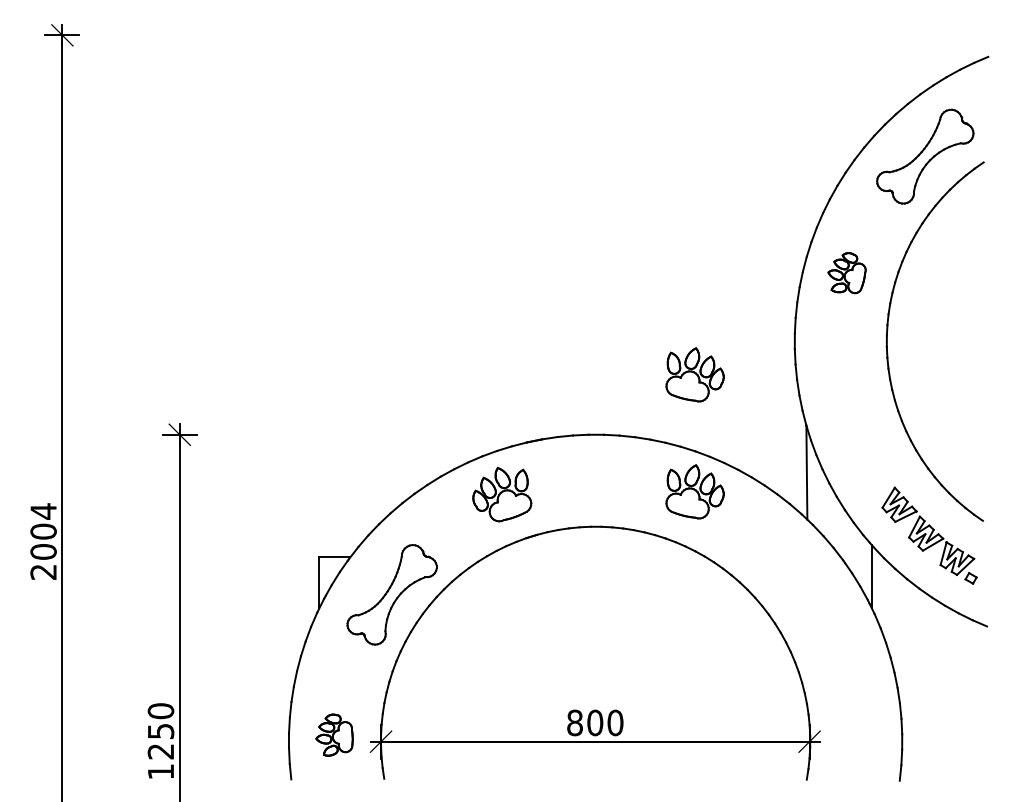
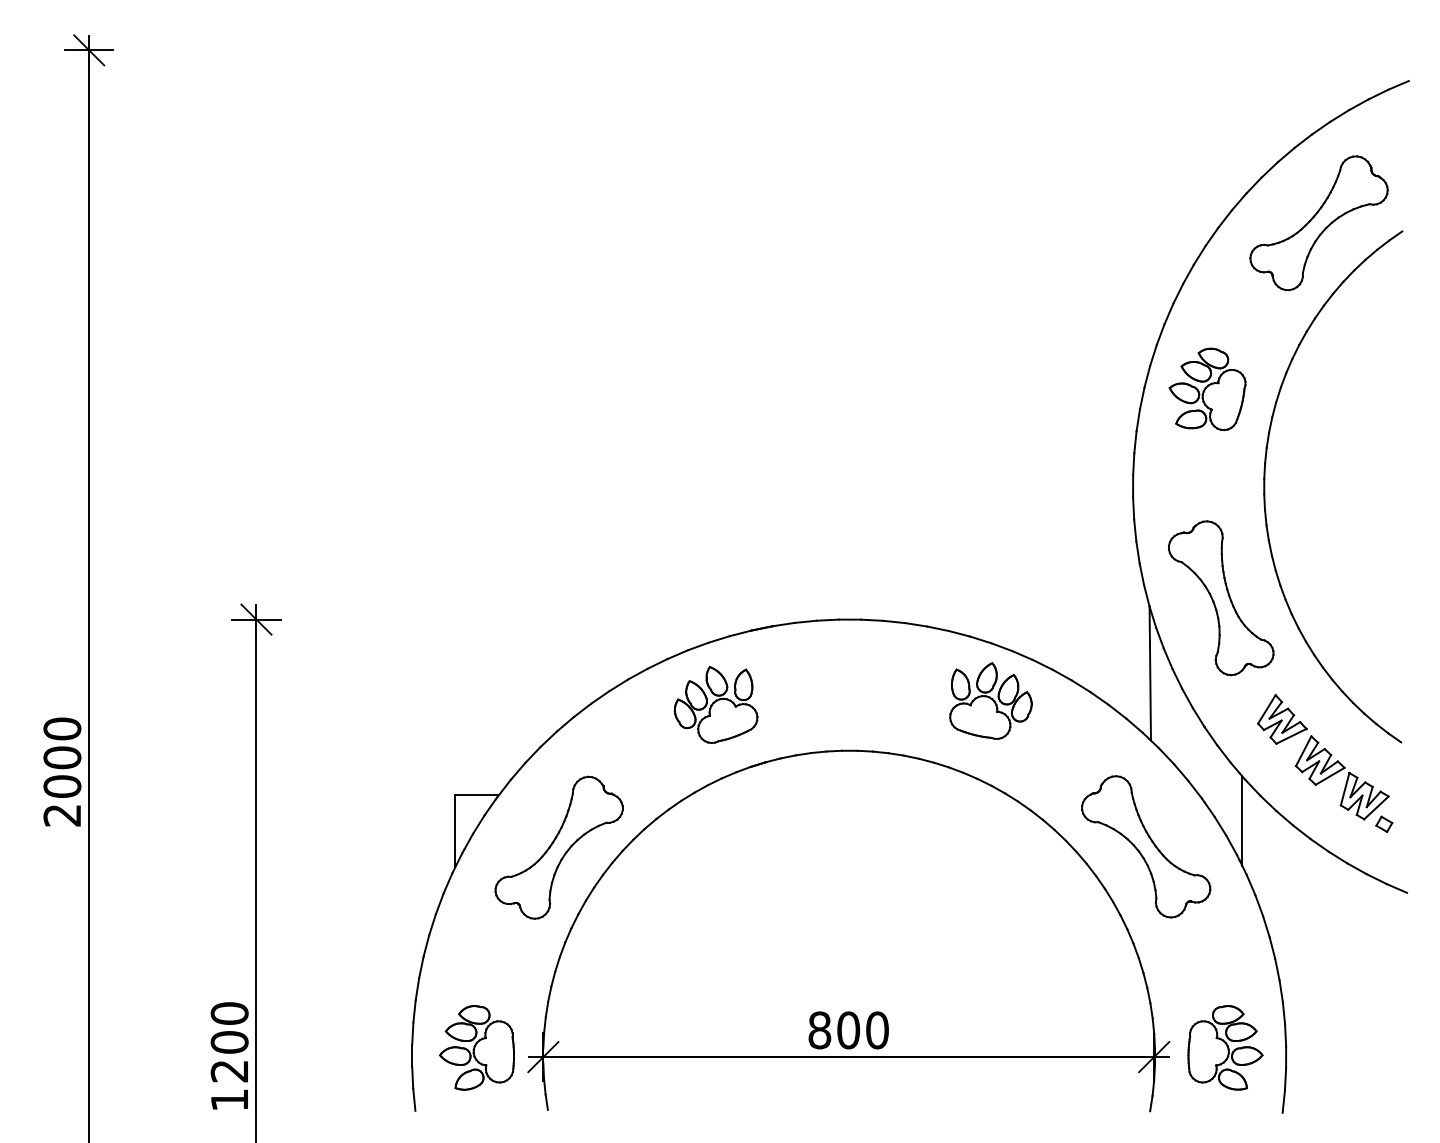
part: (846, 272) -> (1206, 388), size x1.43
part: (694, 374) -> (990, 533), removed
part: (856, 419) -> (1220, 597), added
text: (43, 511) -> (62, 728), 2004 -> 2000
part: (803, 593) -> (1145, 845), added
text: (160, 731) -> (228, 1042), 1250 -> 1200
part: (334, 734) -> (476, 1046), size x1.43
part: (859, 734) -> (1225, 1046), added

